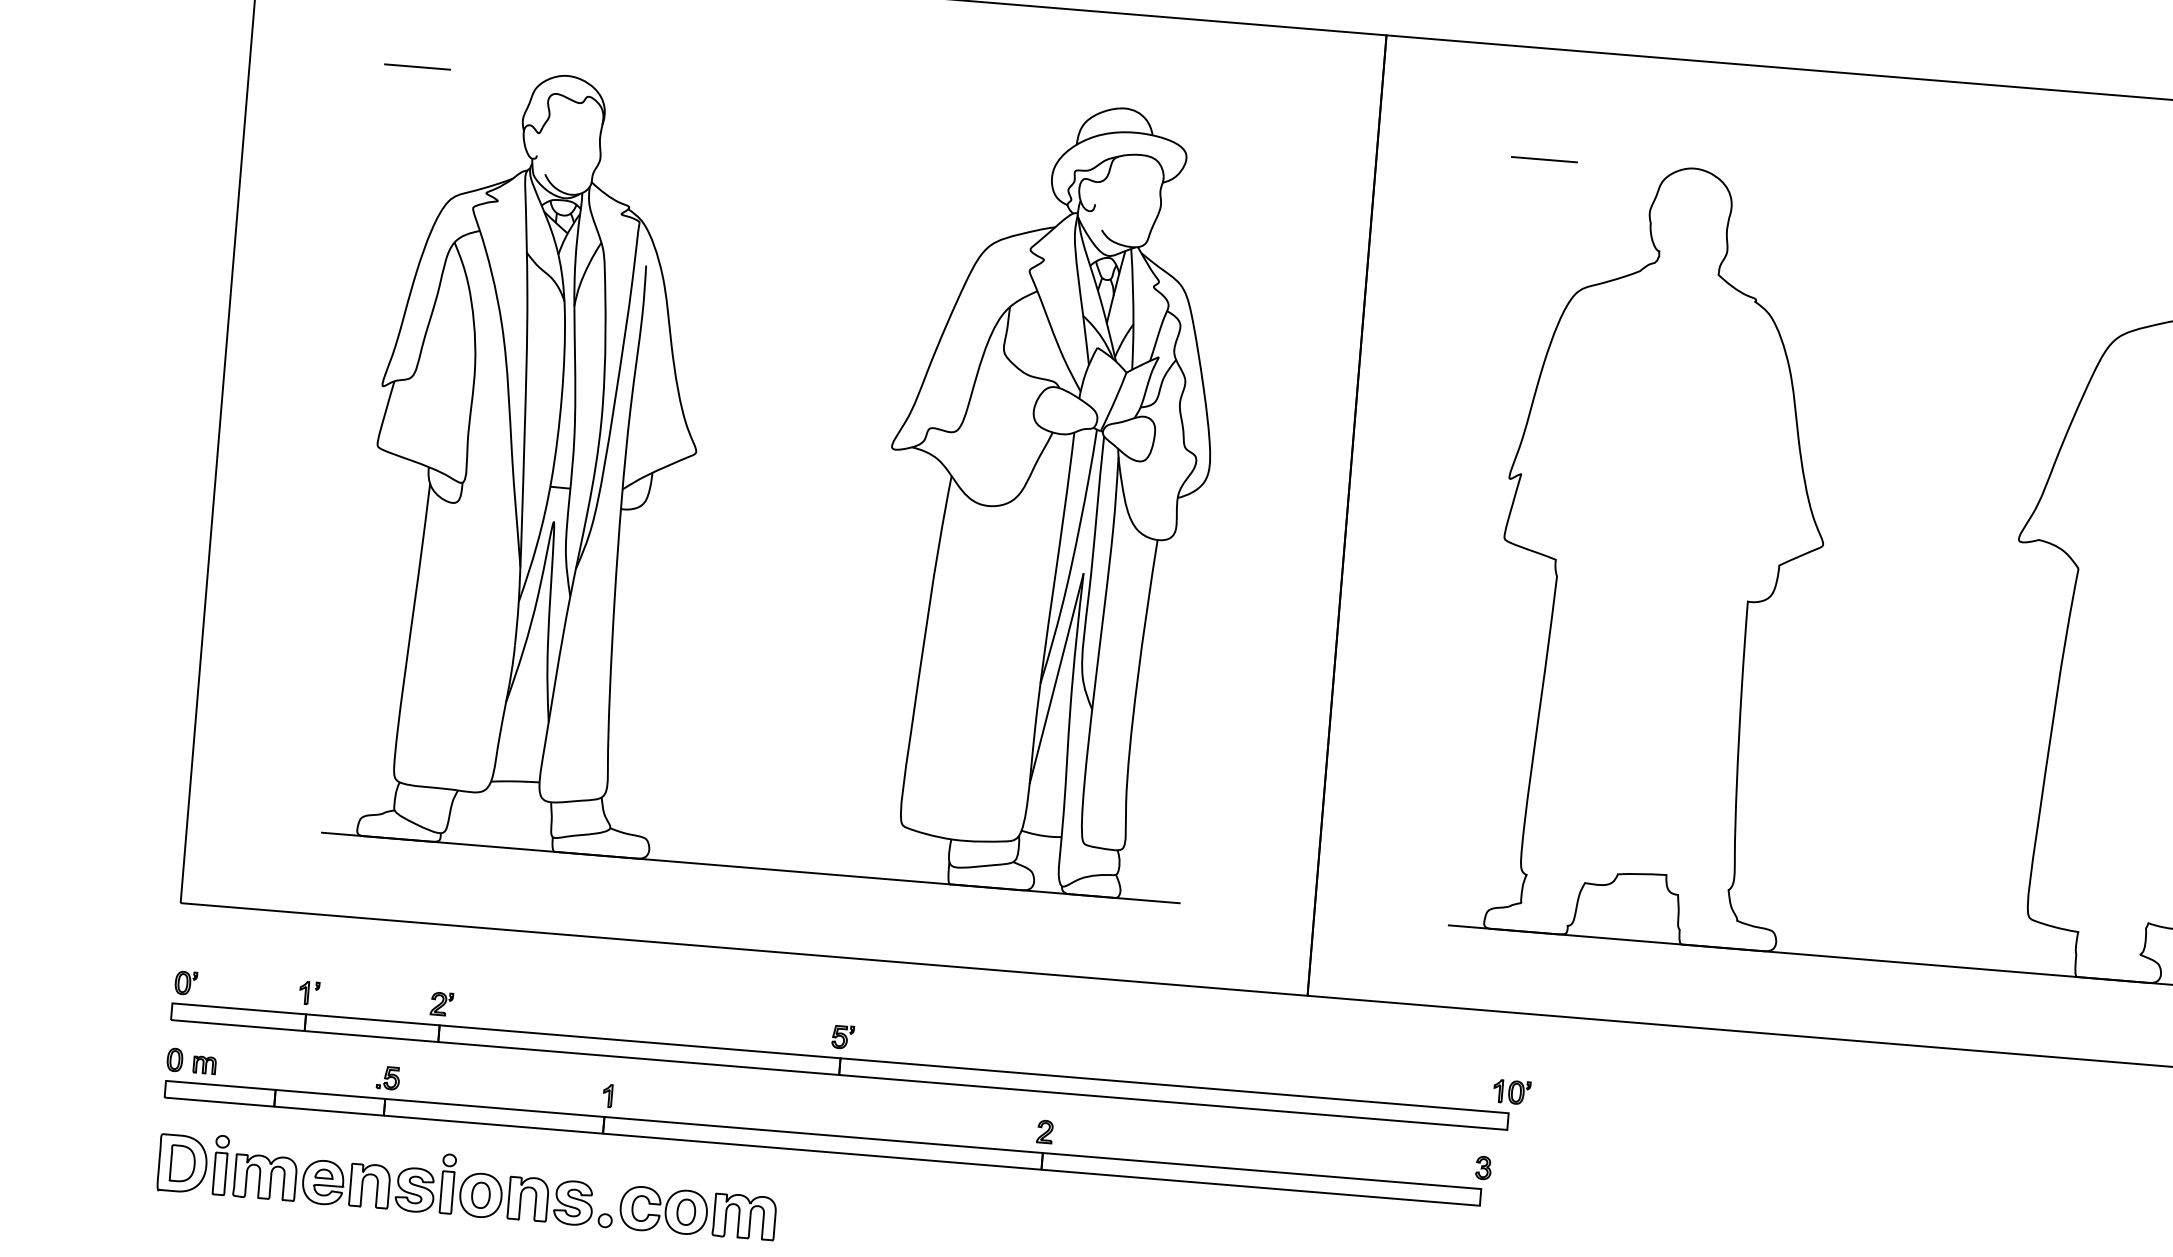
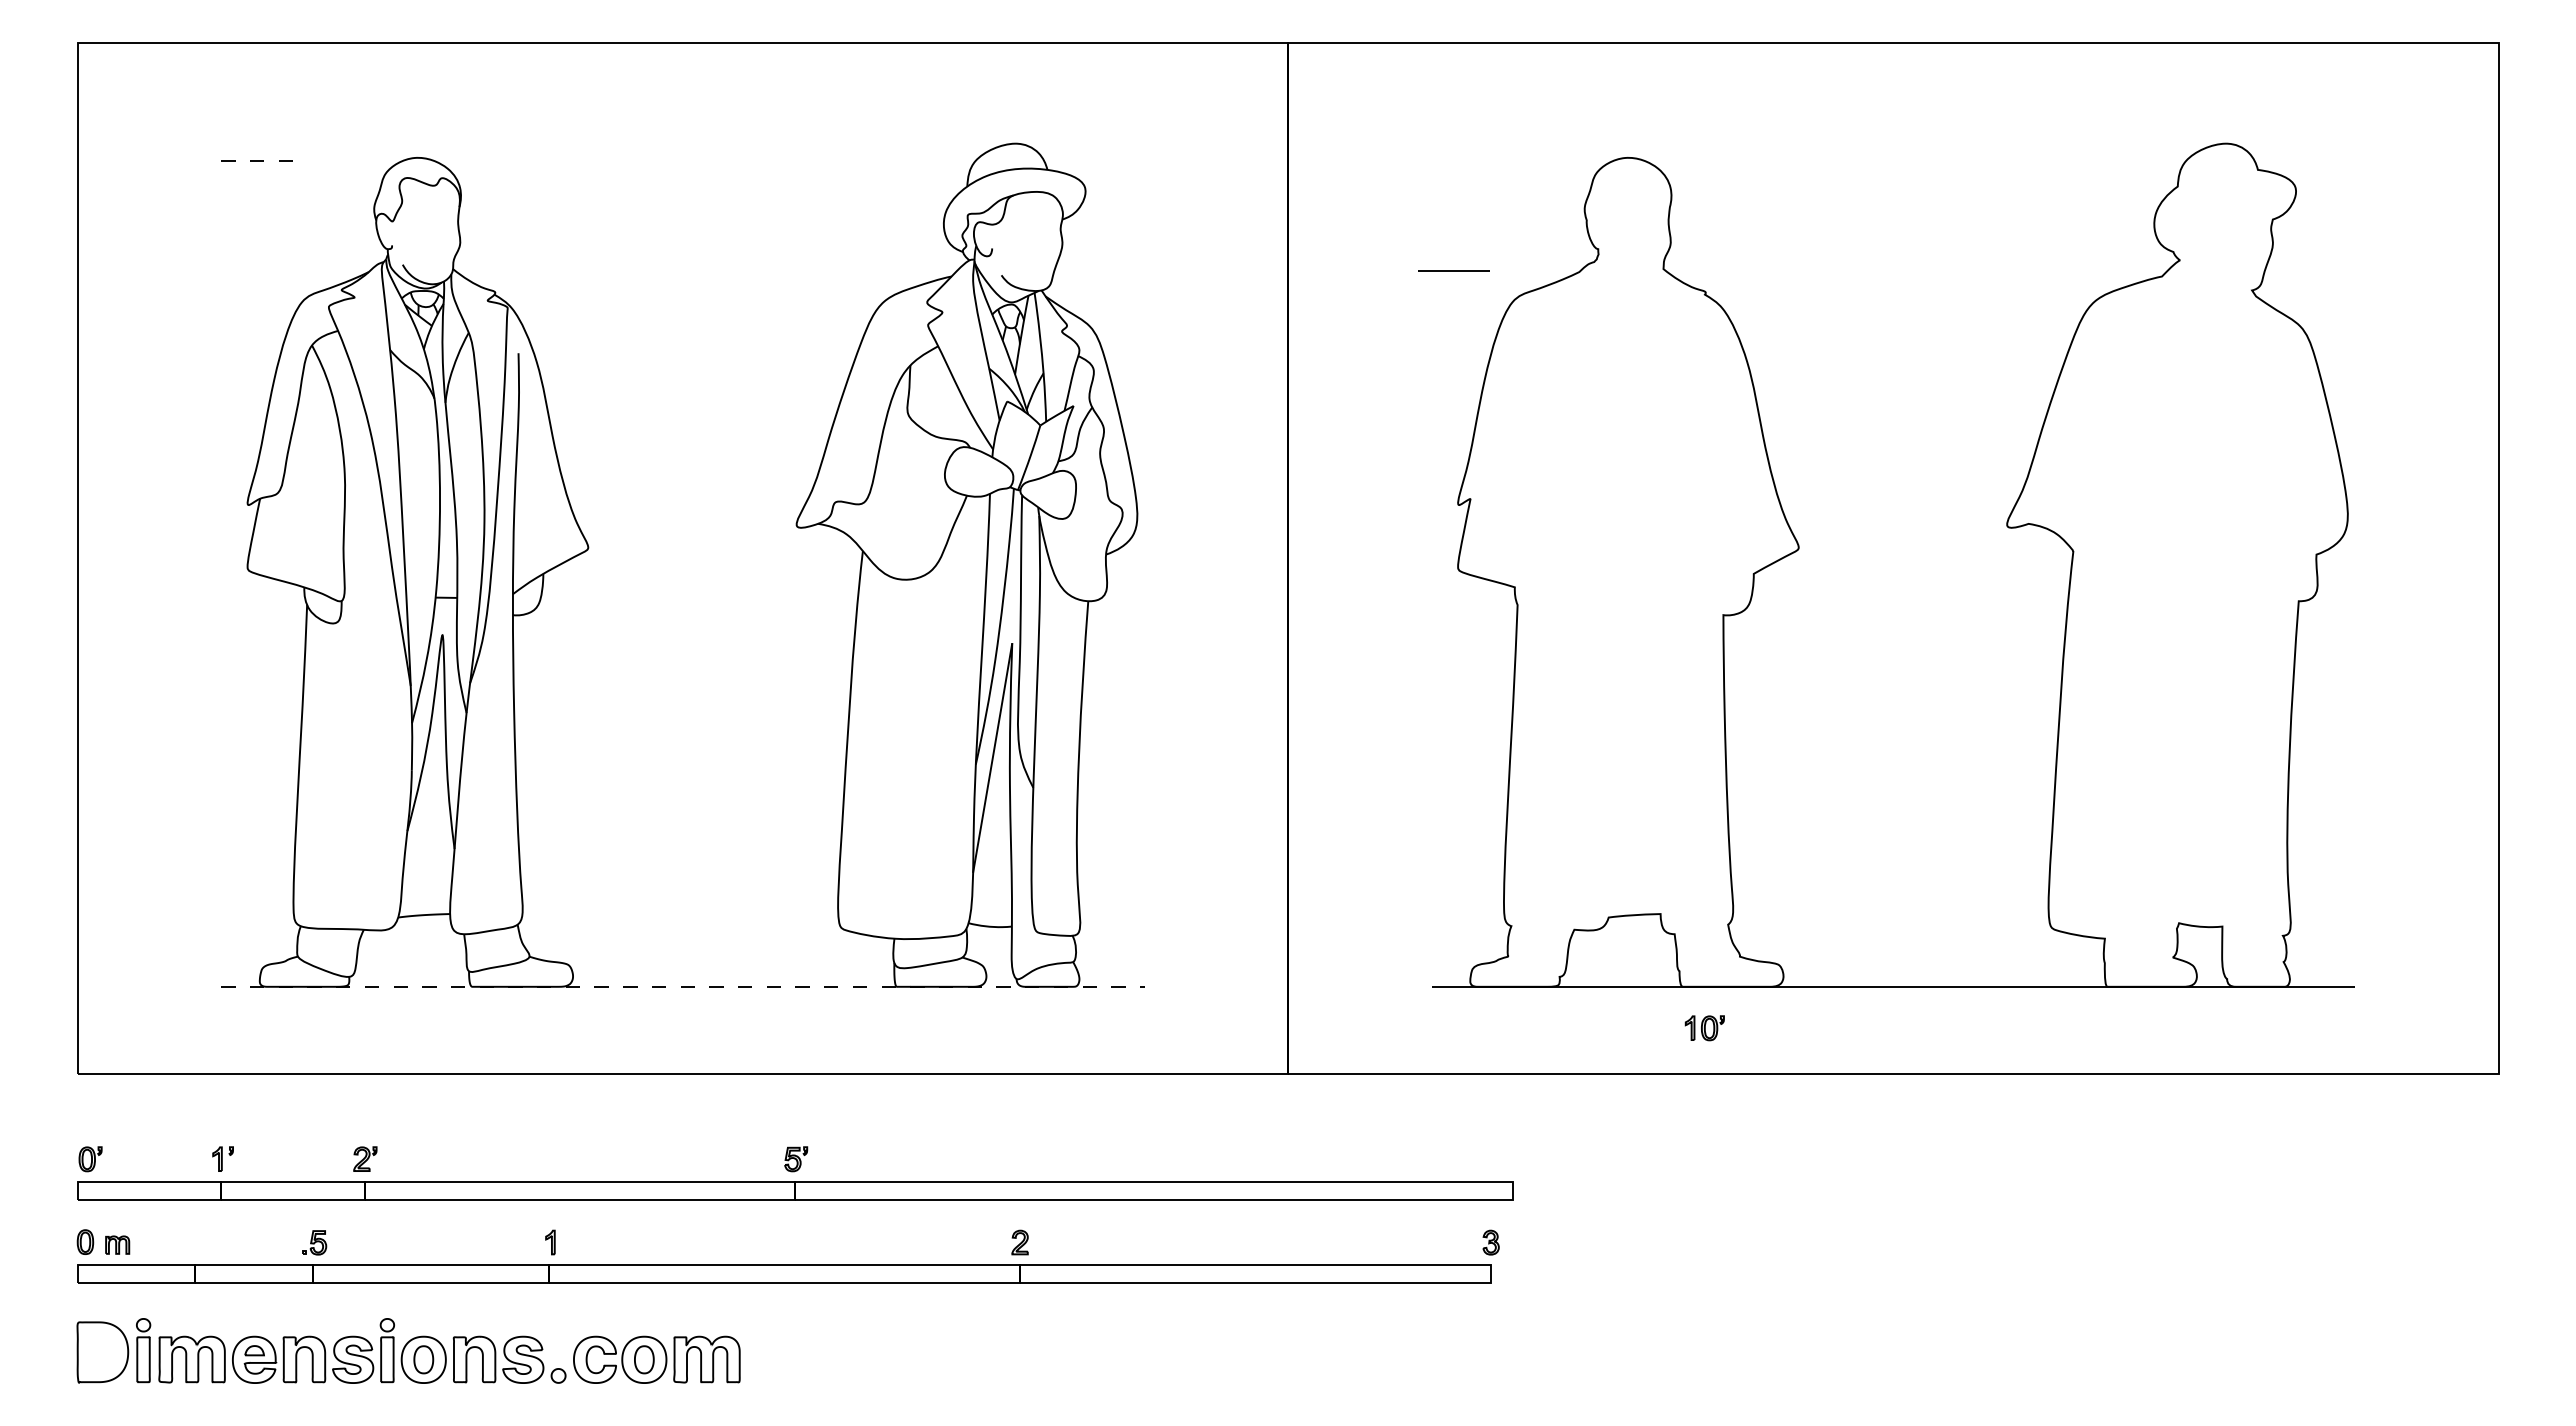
line: (417, 67) -> (257, 161), solid -> dashed
line: (1544, 158) -> (1453, 270), moved
line: (750, 867) -> (682, 986), solid -> dashed
part: (1511, 1092) -> (1704, 1028), moved
part: (182, 1163) -> (102, 1352), removed

